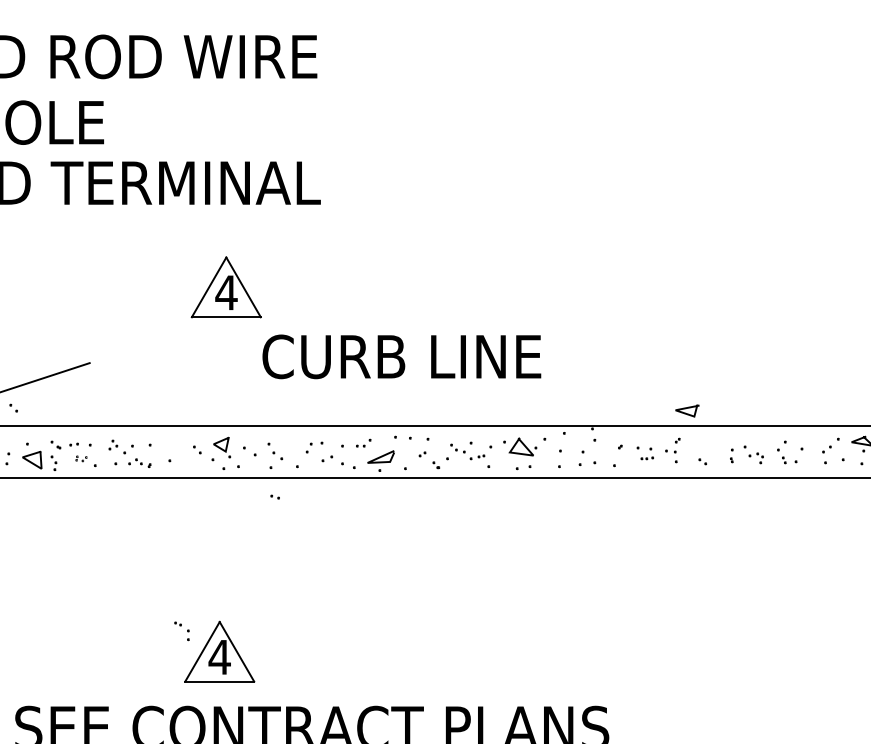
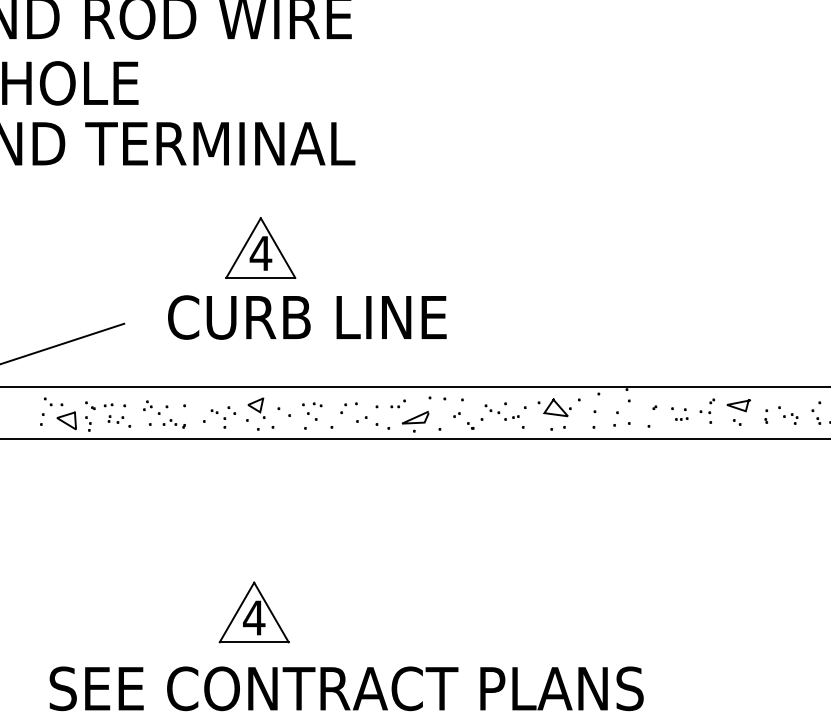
text: (401, 356) -> (306, 317), moved
part: (13, 407) -> (47, 401), moved
line: (687, 408) -> (738, 403), moved
part: (81, 458) -> (115, 419), size x1.43
part: (274, 496) -> (316, 404), moved
part: (181, 631) -> (217, 419), moved

